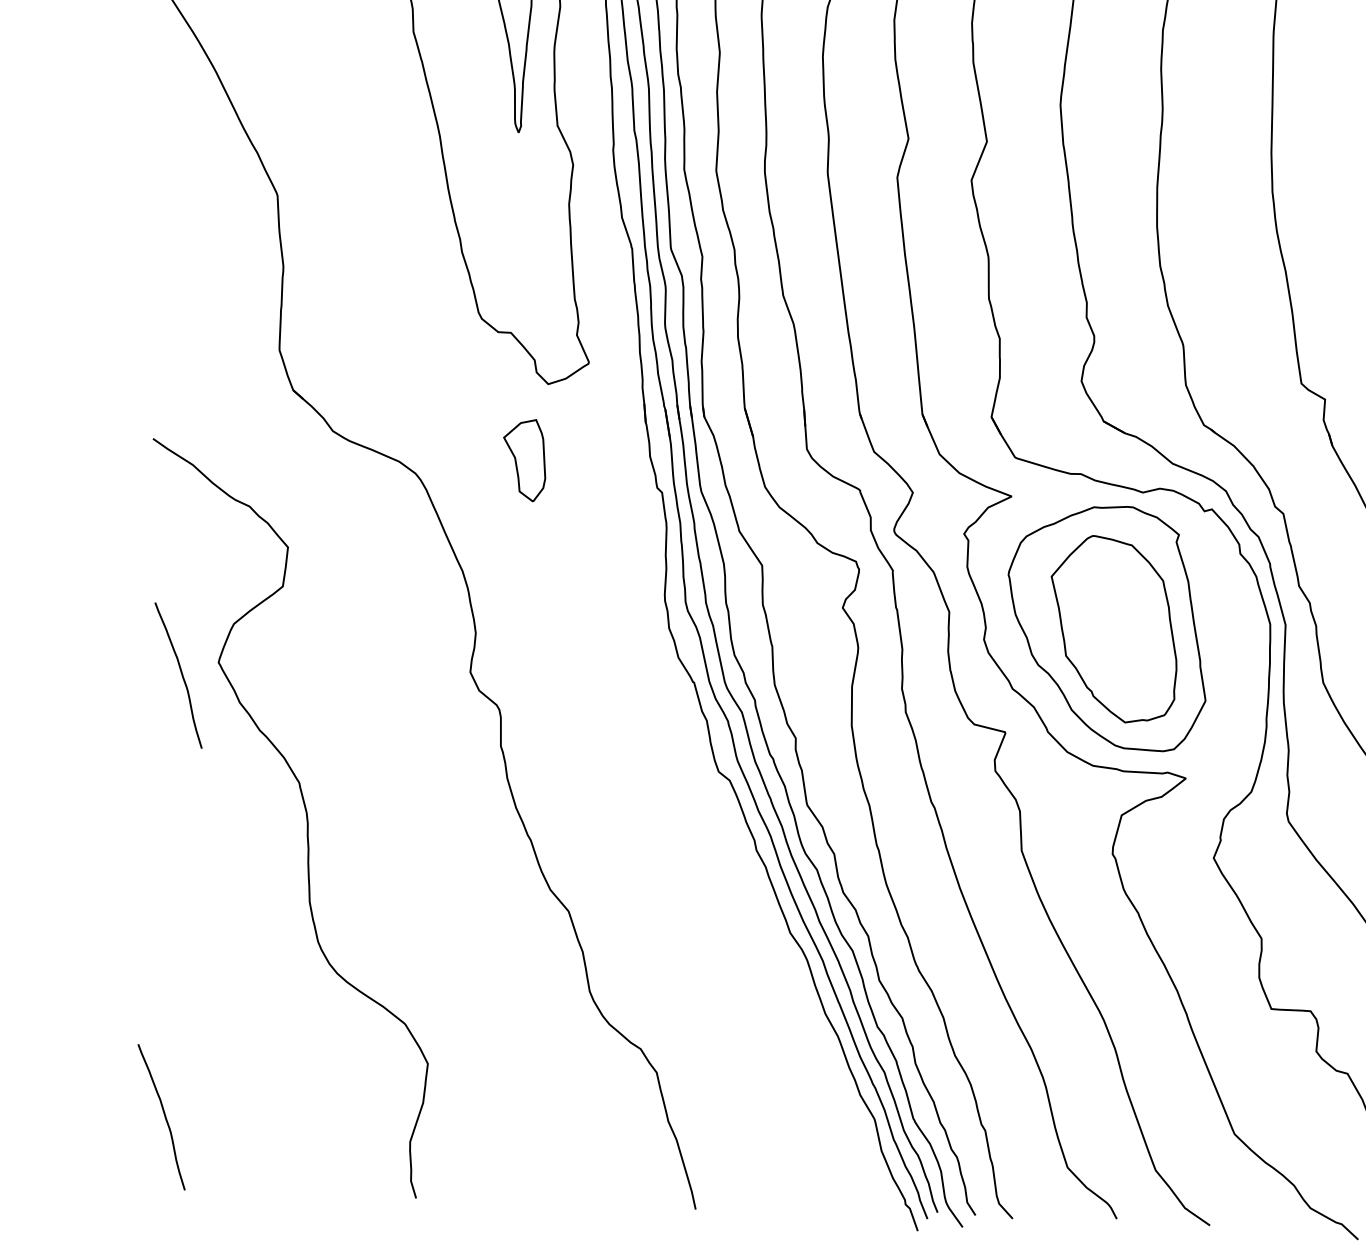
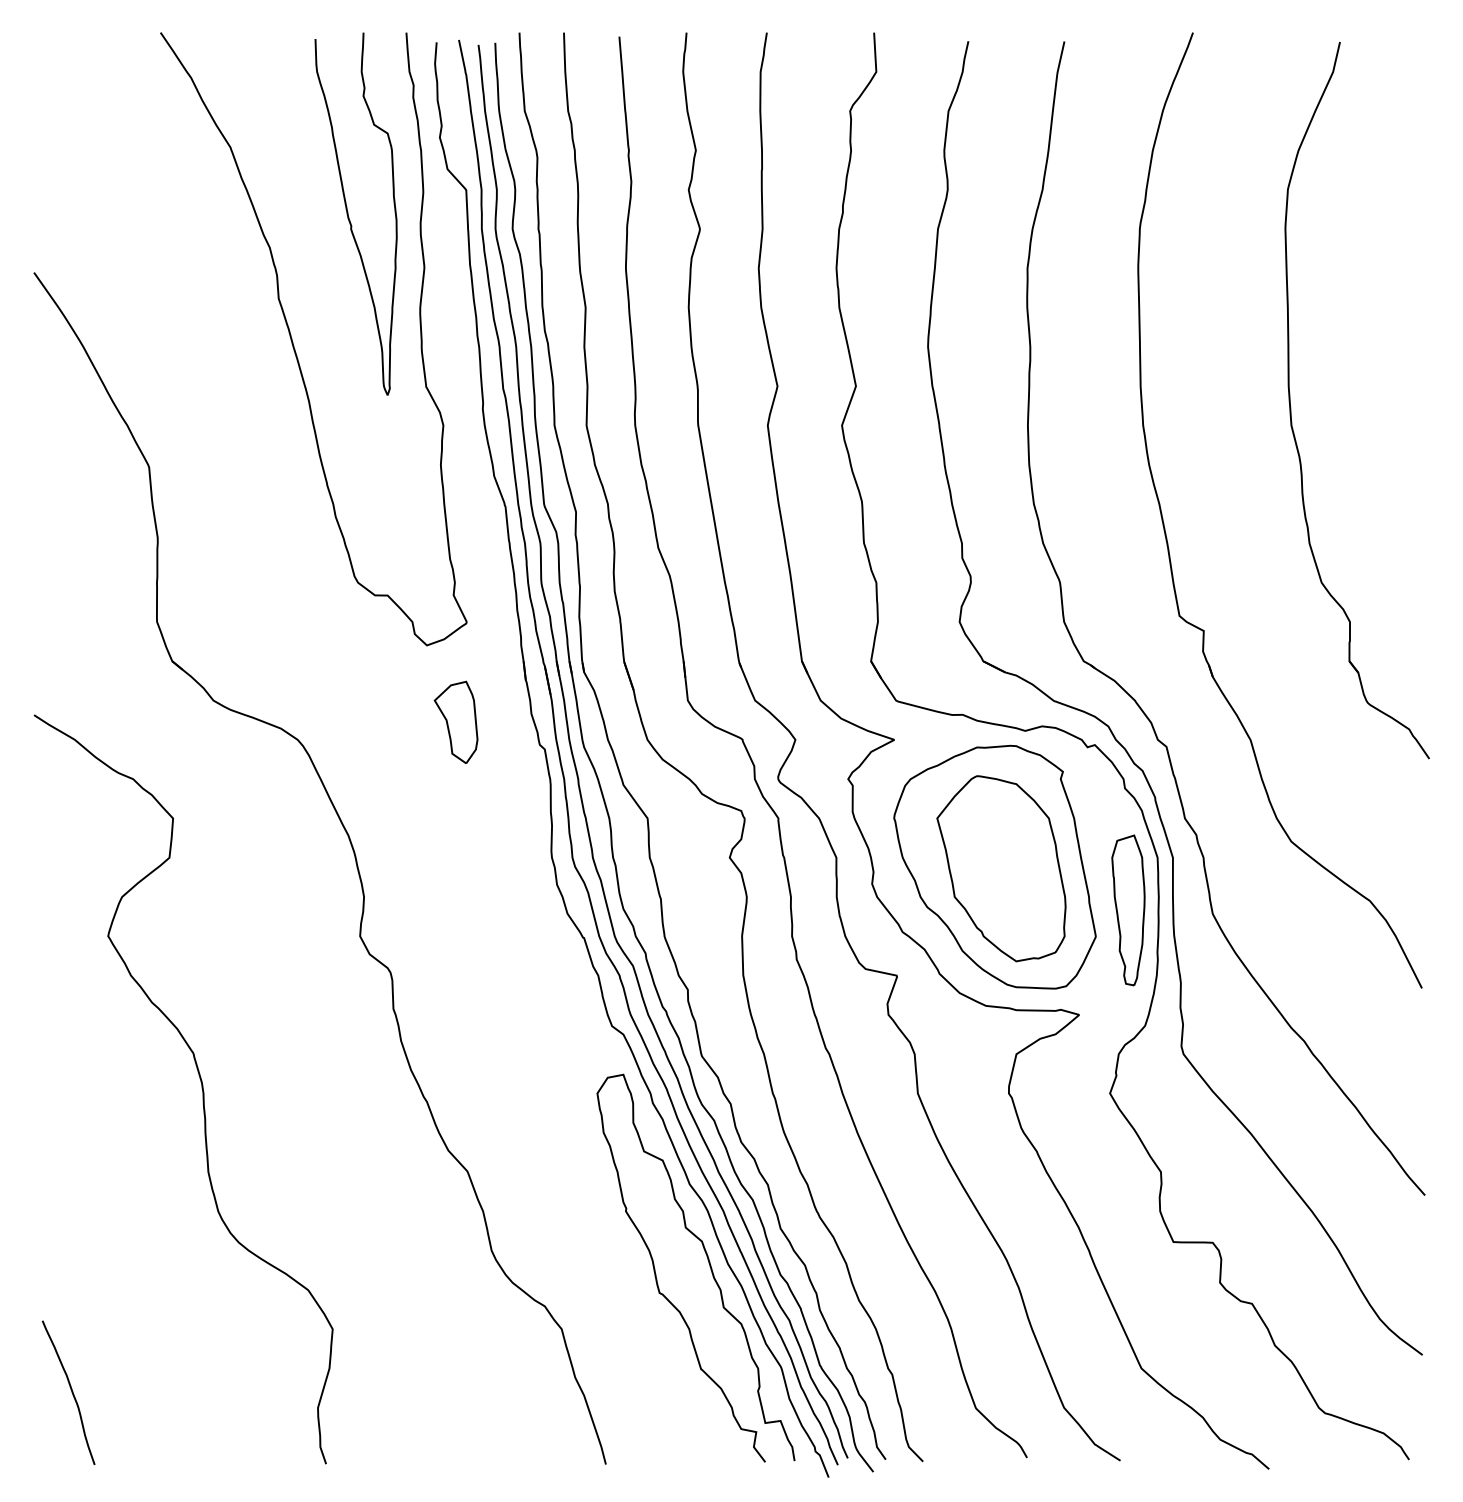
part: (523, 459) -> (455, 721), moved
curve: (181, 675) -> (71, 950), removed
part: (1239, 675) -> (1128, 910), added
curve: (805, 1012) -> (708, 1263), added

